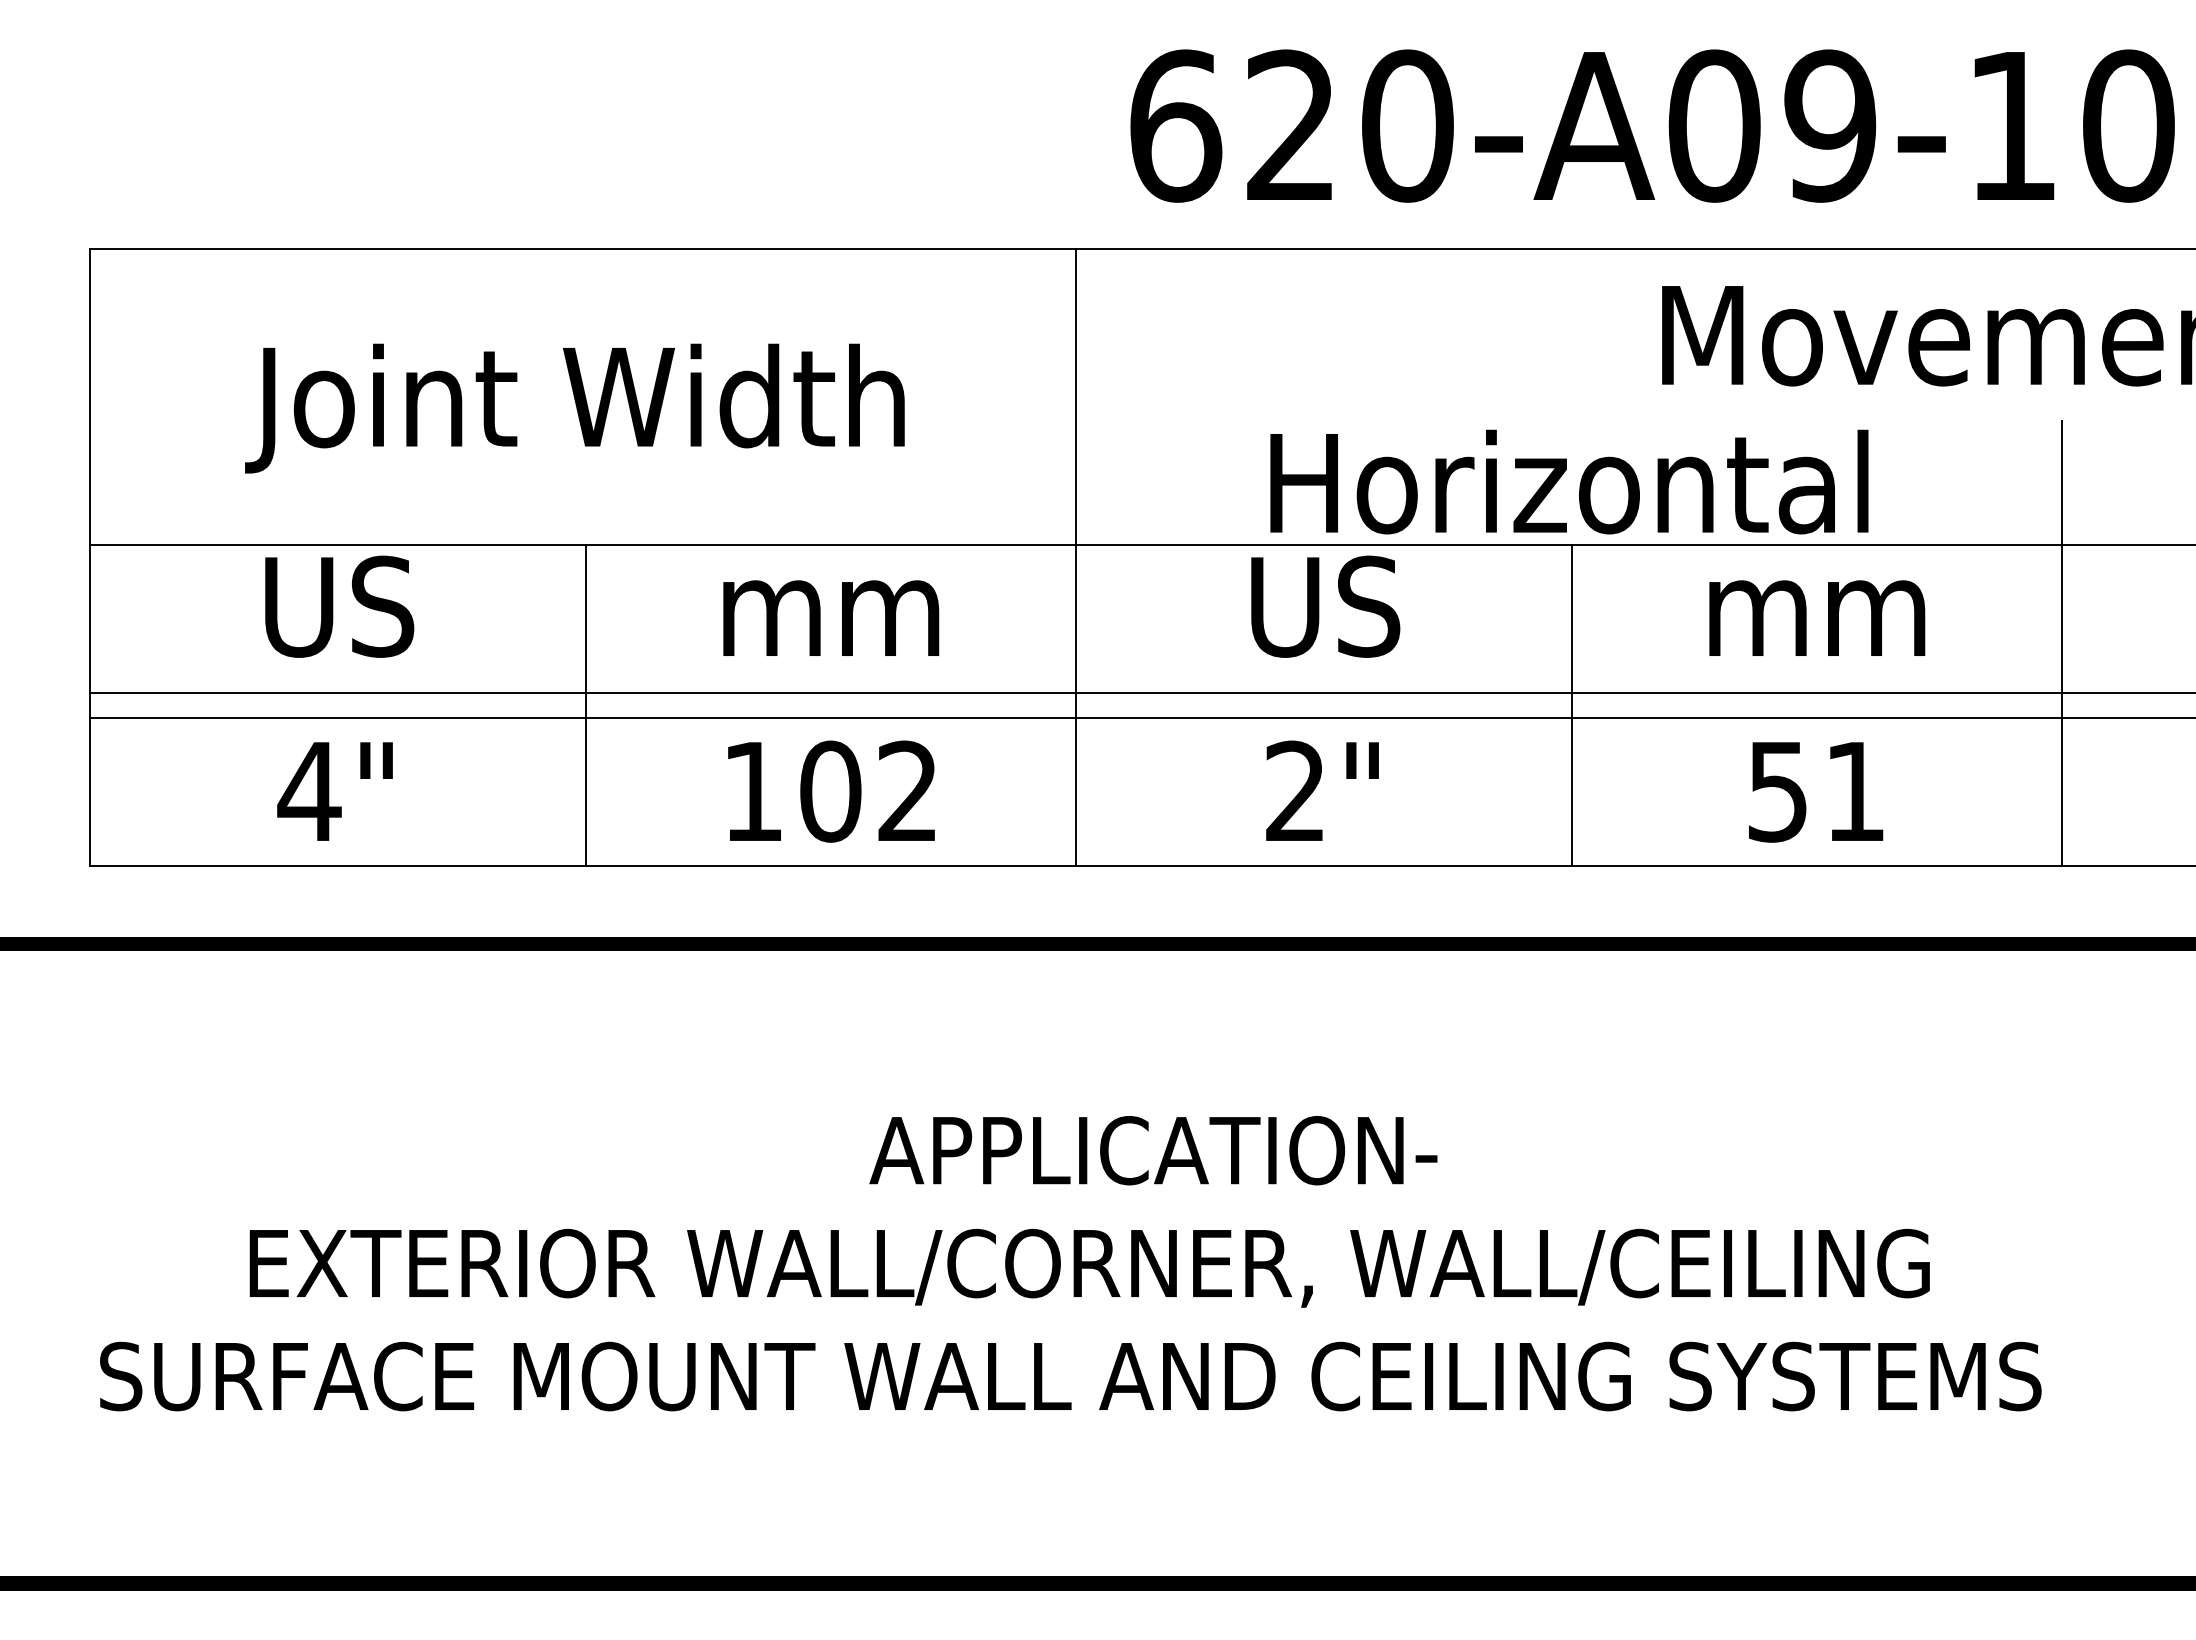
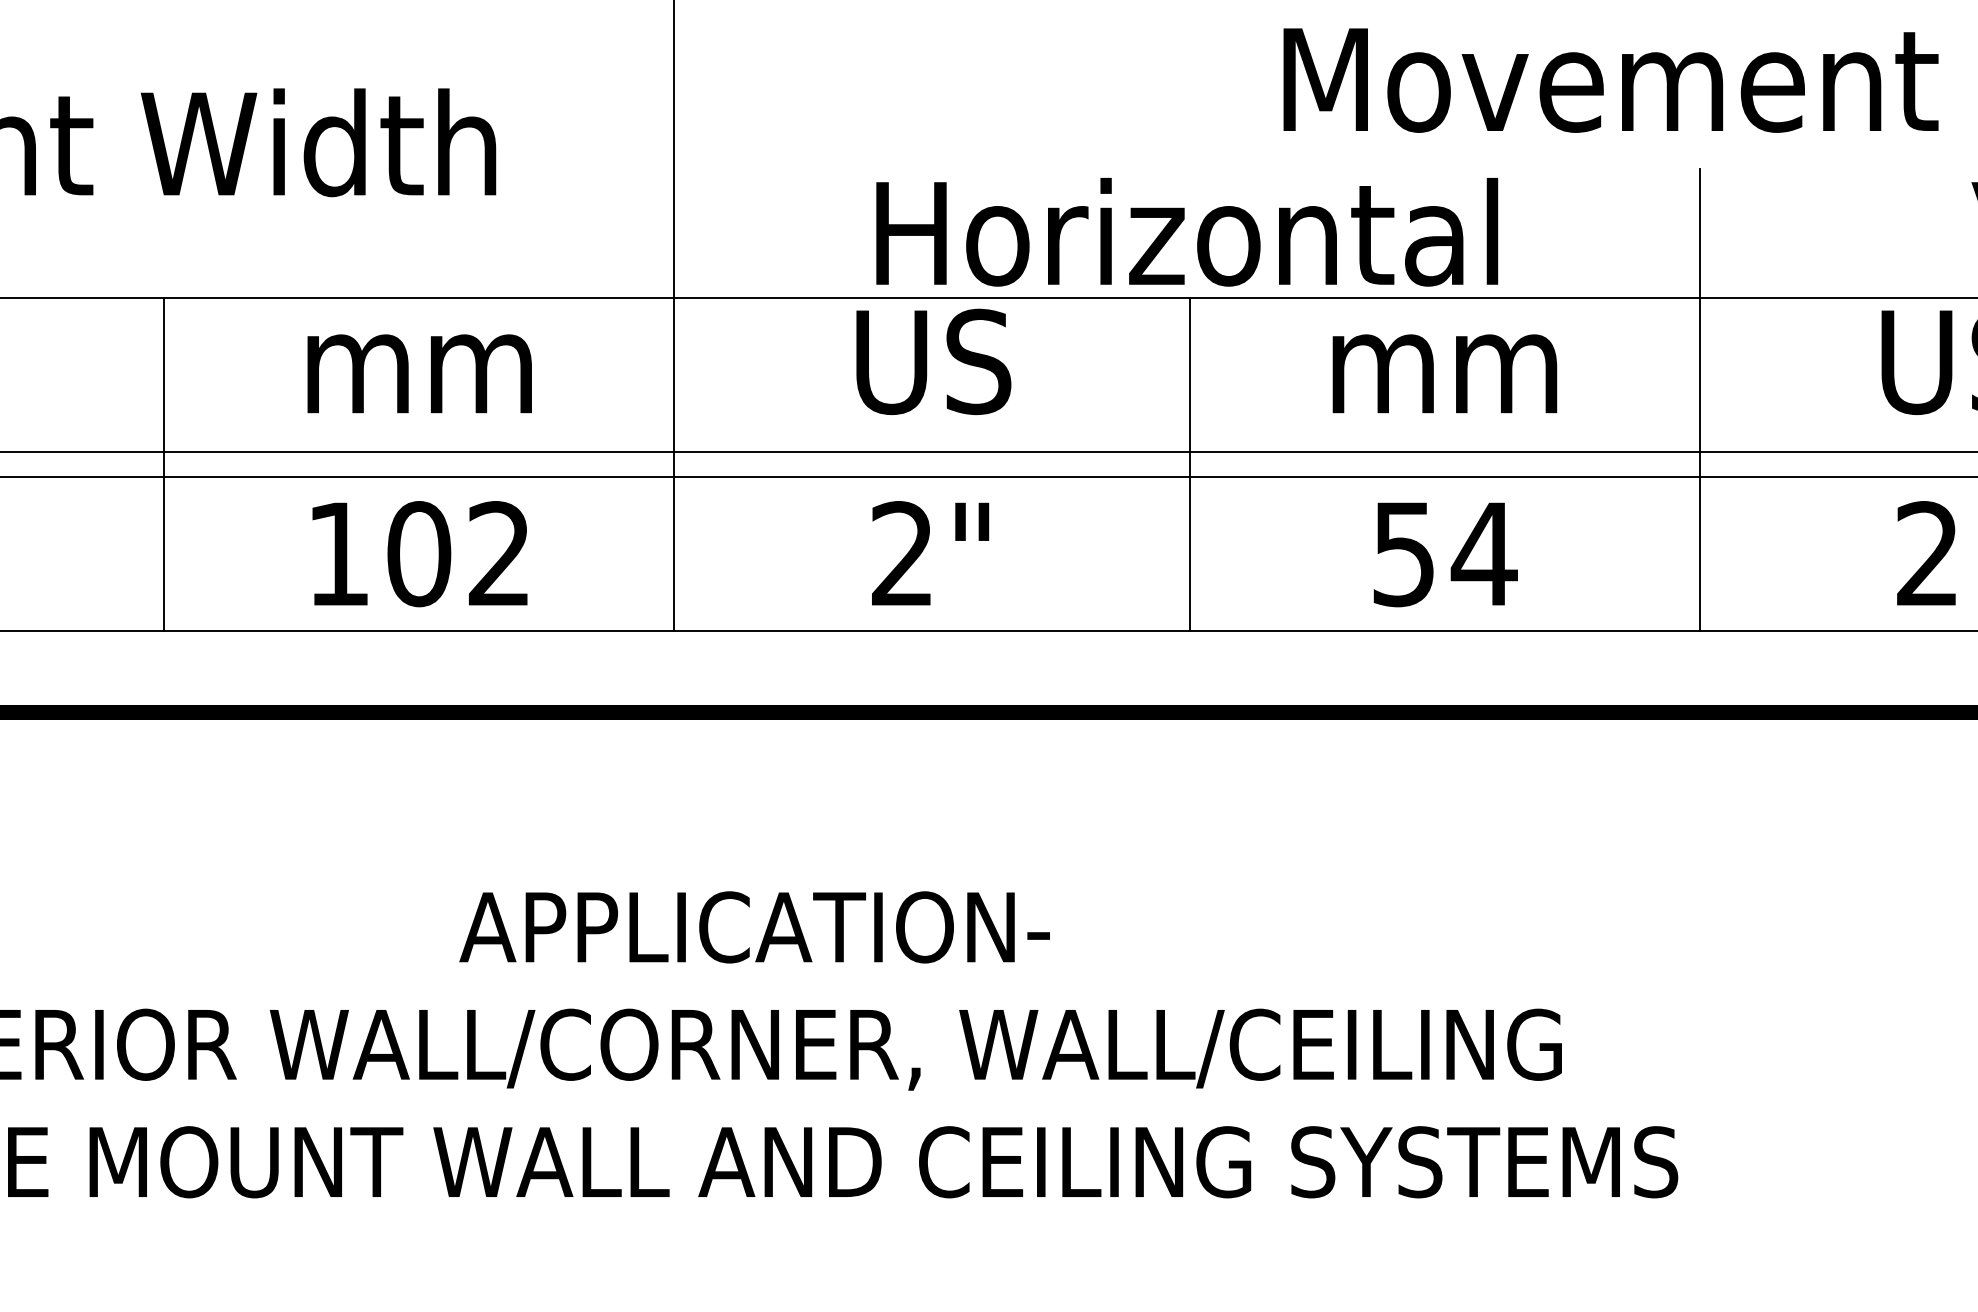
text: (1854, 791) -> (1483, 553), 51 -> 54

